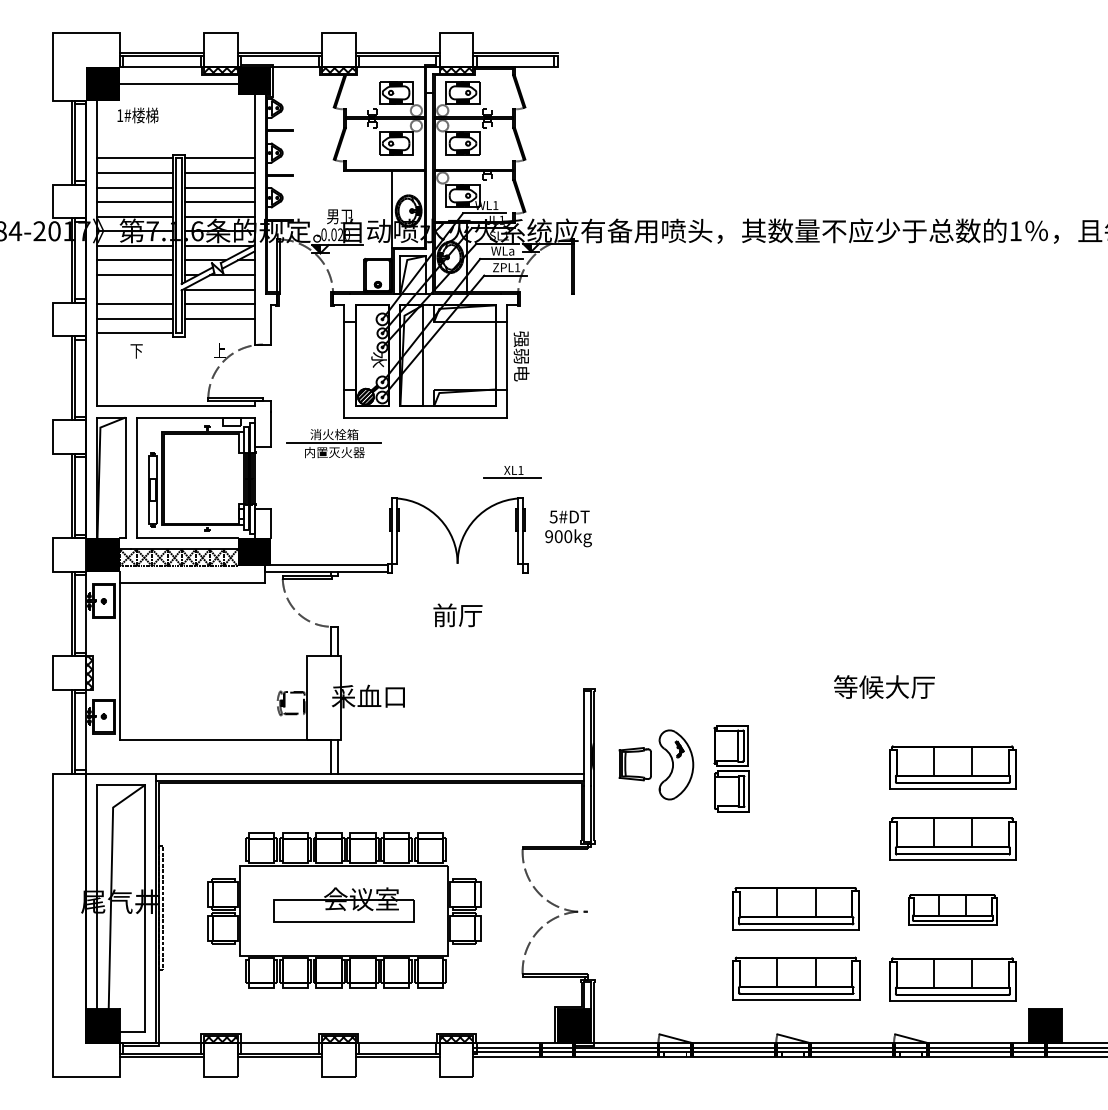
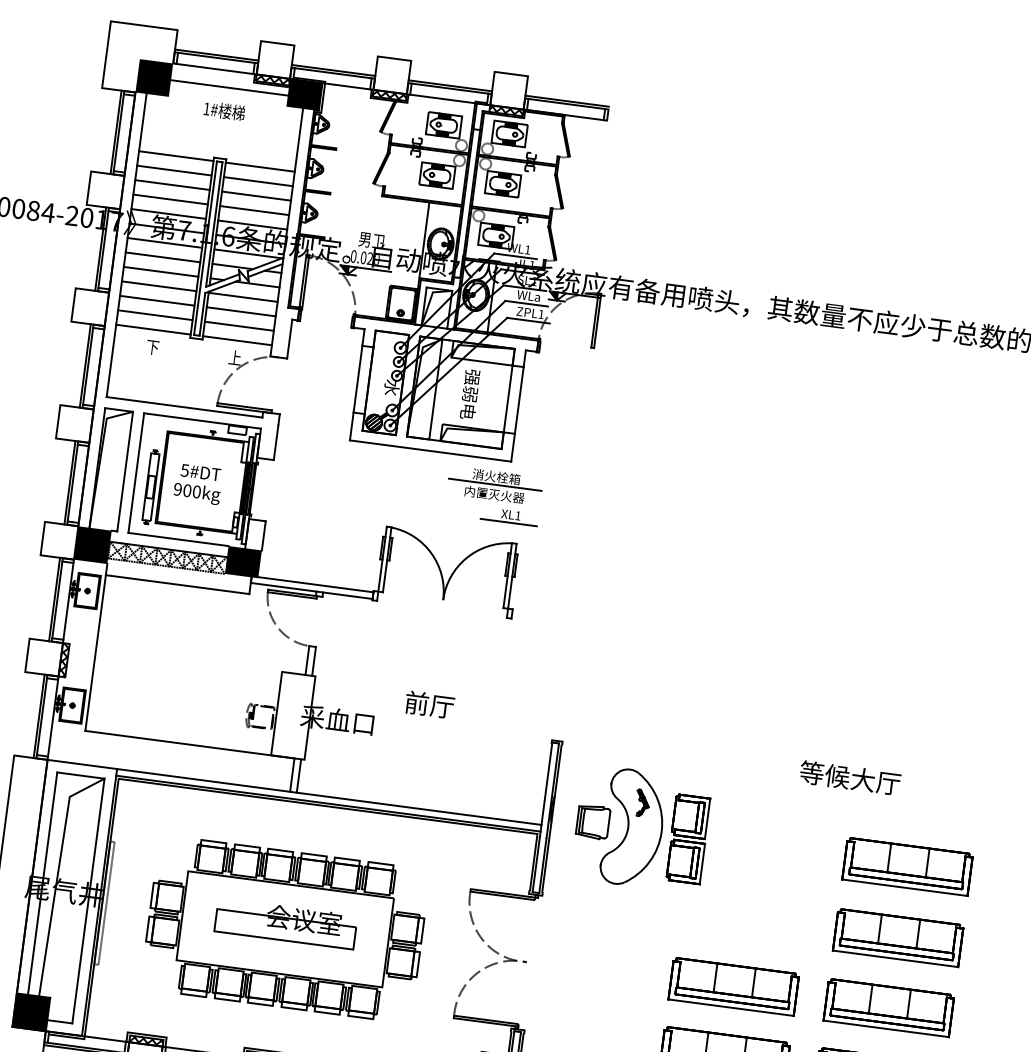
text: (137, 115) -> (224, 111), moved
line: (134, 289) -> (158, 286), added
line: (219, 333) -> (237, 340), added
text: (521, 356) -> (470, 394), moved
part: (333, 443) -> (494, 485), moved
text: (568, 528) -> (198, 483), moved
text: (457, 615) -> (429, 704), moved
part: (676, 764) -> (634, 827), size x1.67
part: (952, 909) -> (888, 1007), size x1.43

